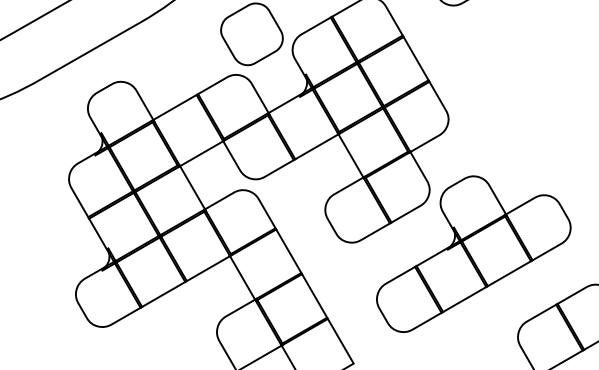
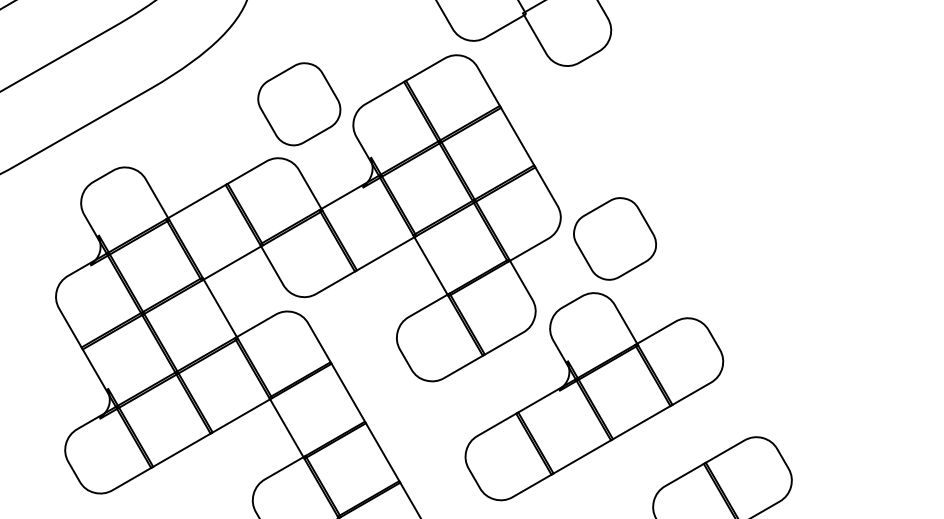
part: (488, 135) -> (614, 238), added

